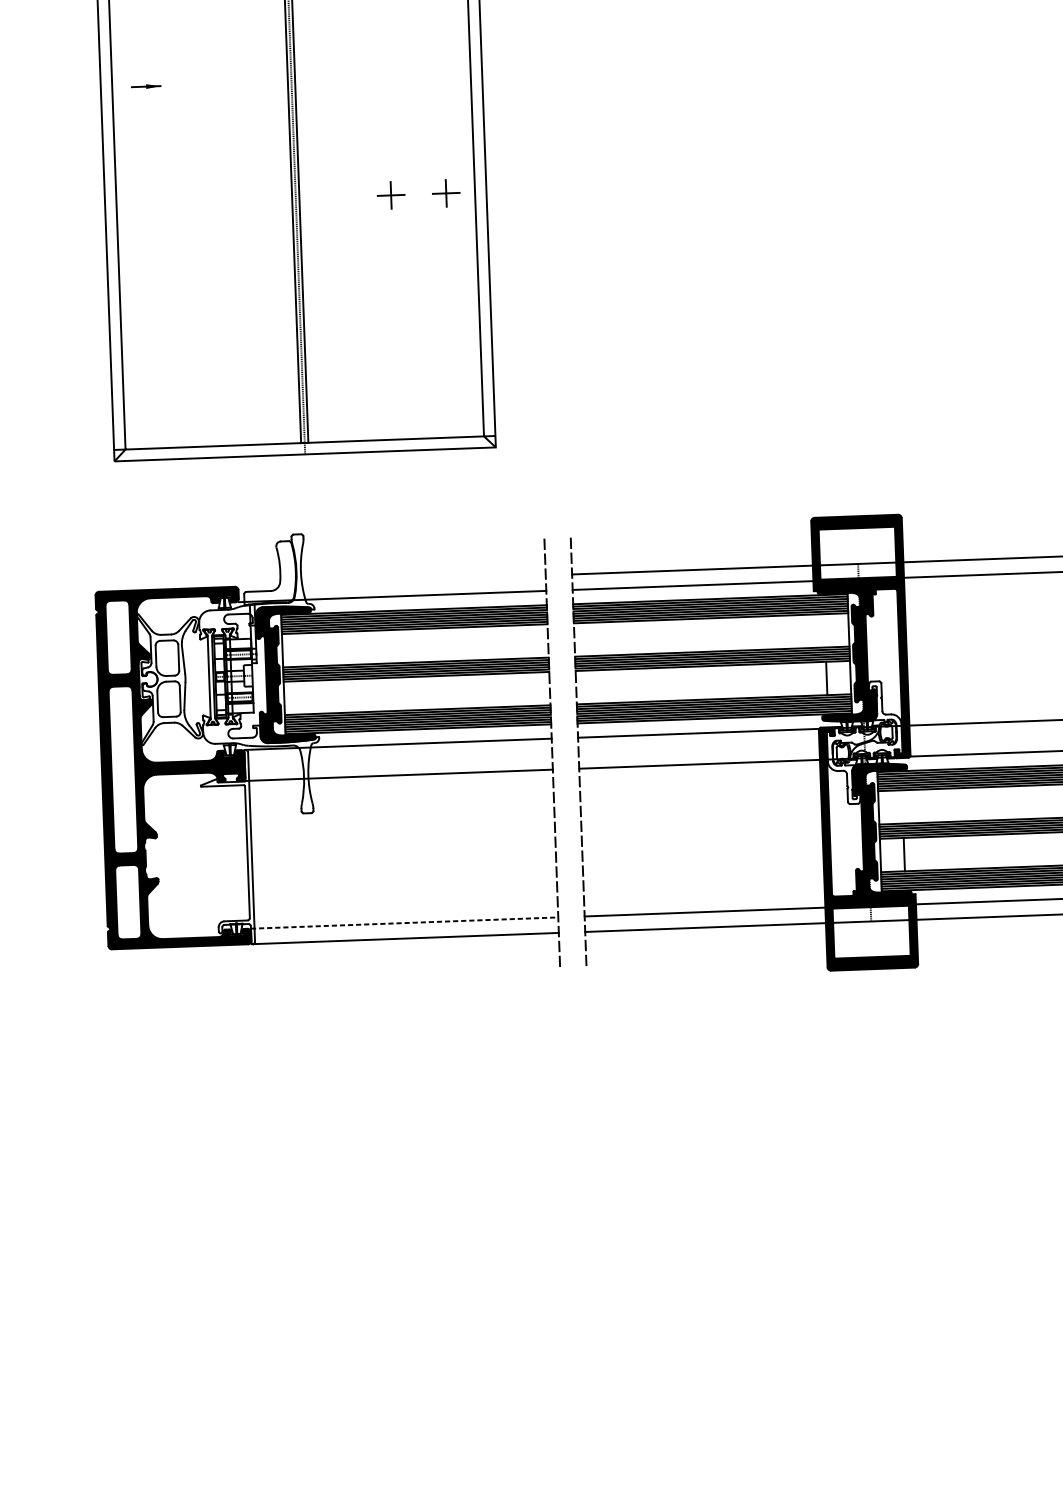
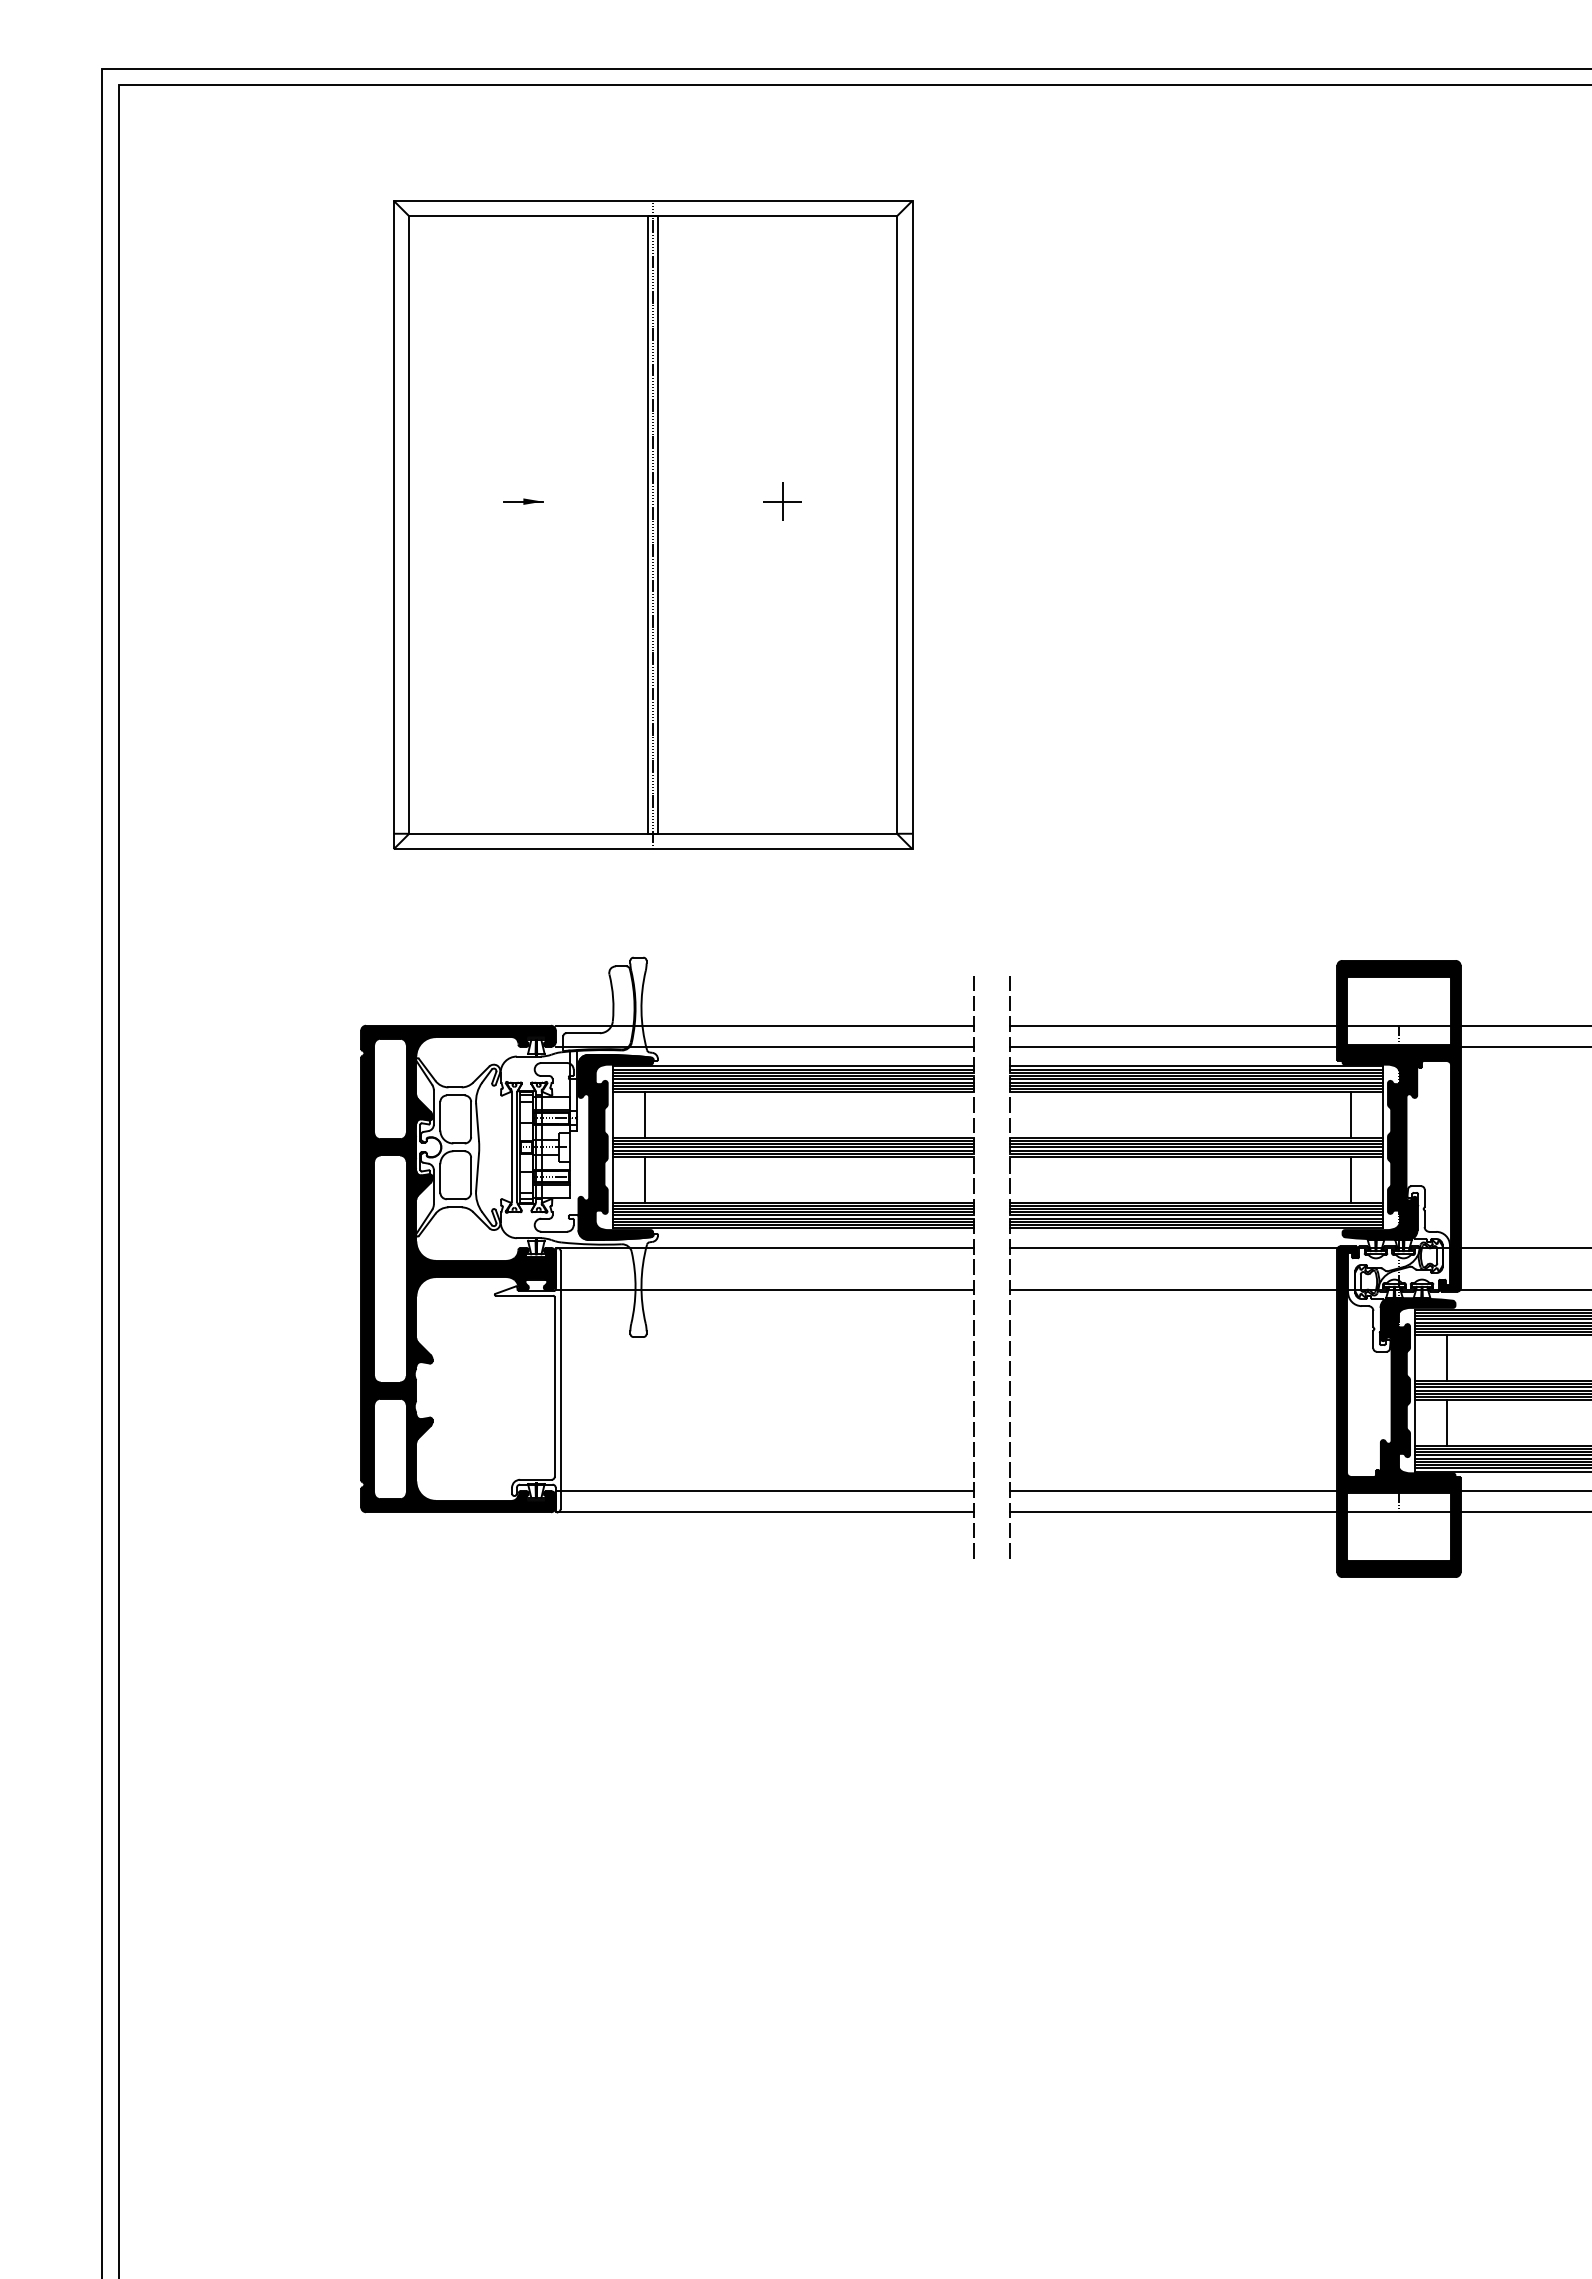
part: (146, 86) -> (523, 501), moved
part: (446, 193) -> (857, 501), removed
line: (391, 580) -> (764, 1025), added
line: (824, 630) -> (1350, 1114), added
line: (306, 649) -> (645, 1114), added
line: (308, 697) -> (645, 1179), added
line: (902, 806) -> (1447, 1357), added
line: (405, 923) -> (765, 1491), dashed -> solid

